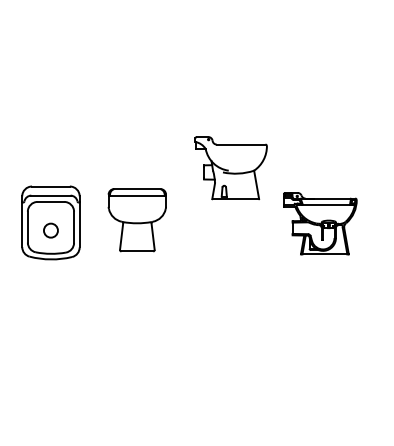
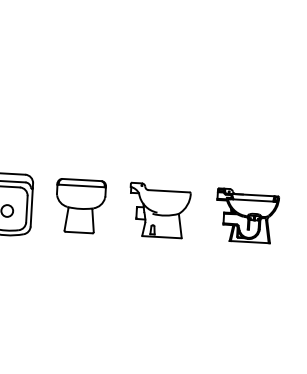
part: (230, 168) -> (159, 210), moved
part: (320, 223) -> (247, 215), moved

